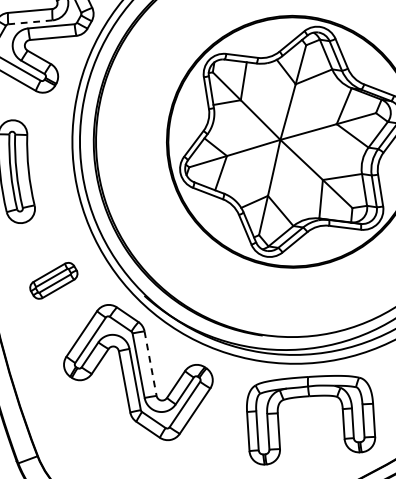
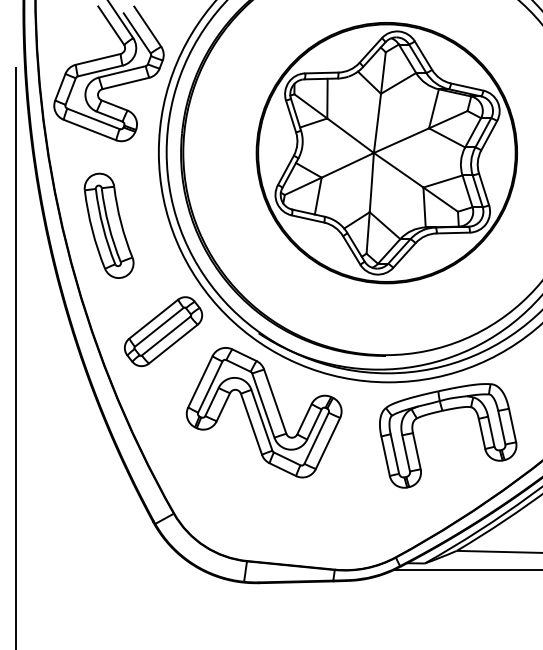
line: (30, 21) -> (100, 70), dashed -> solid
part: (53, 280) -> (163, 331), size x1.67
line: (150, 363) -> (275, 401), dashed -> solid

